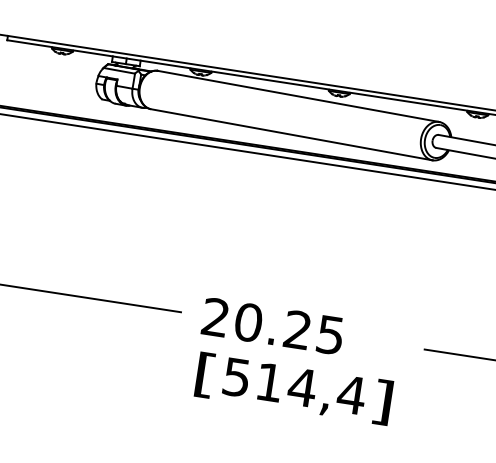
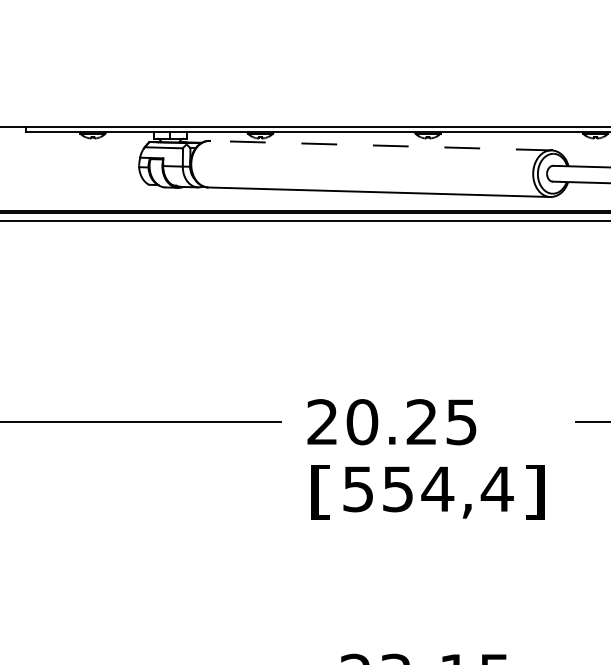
line: (298, 96) -> (380, 145), solid -> dashed
text: (269, 382) -> (397, 489), 514,4 -> 554,4

